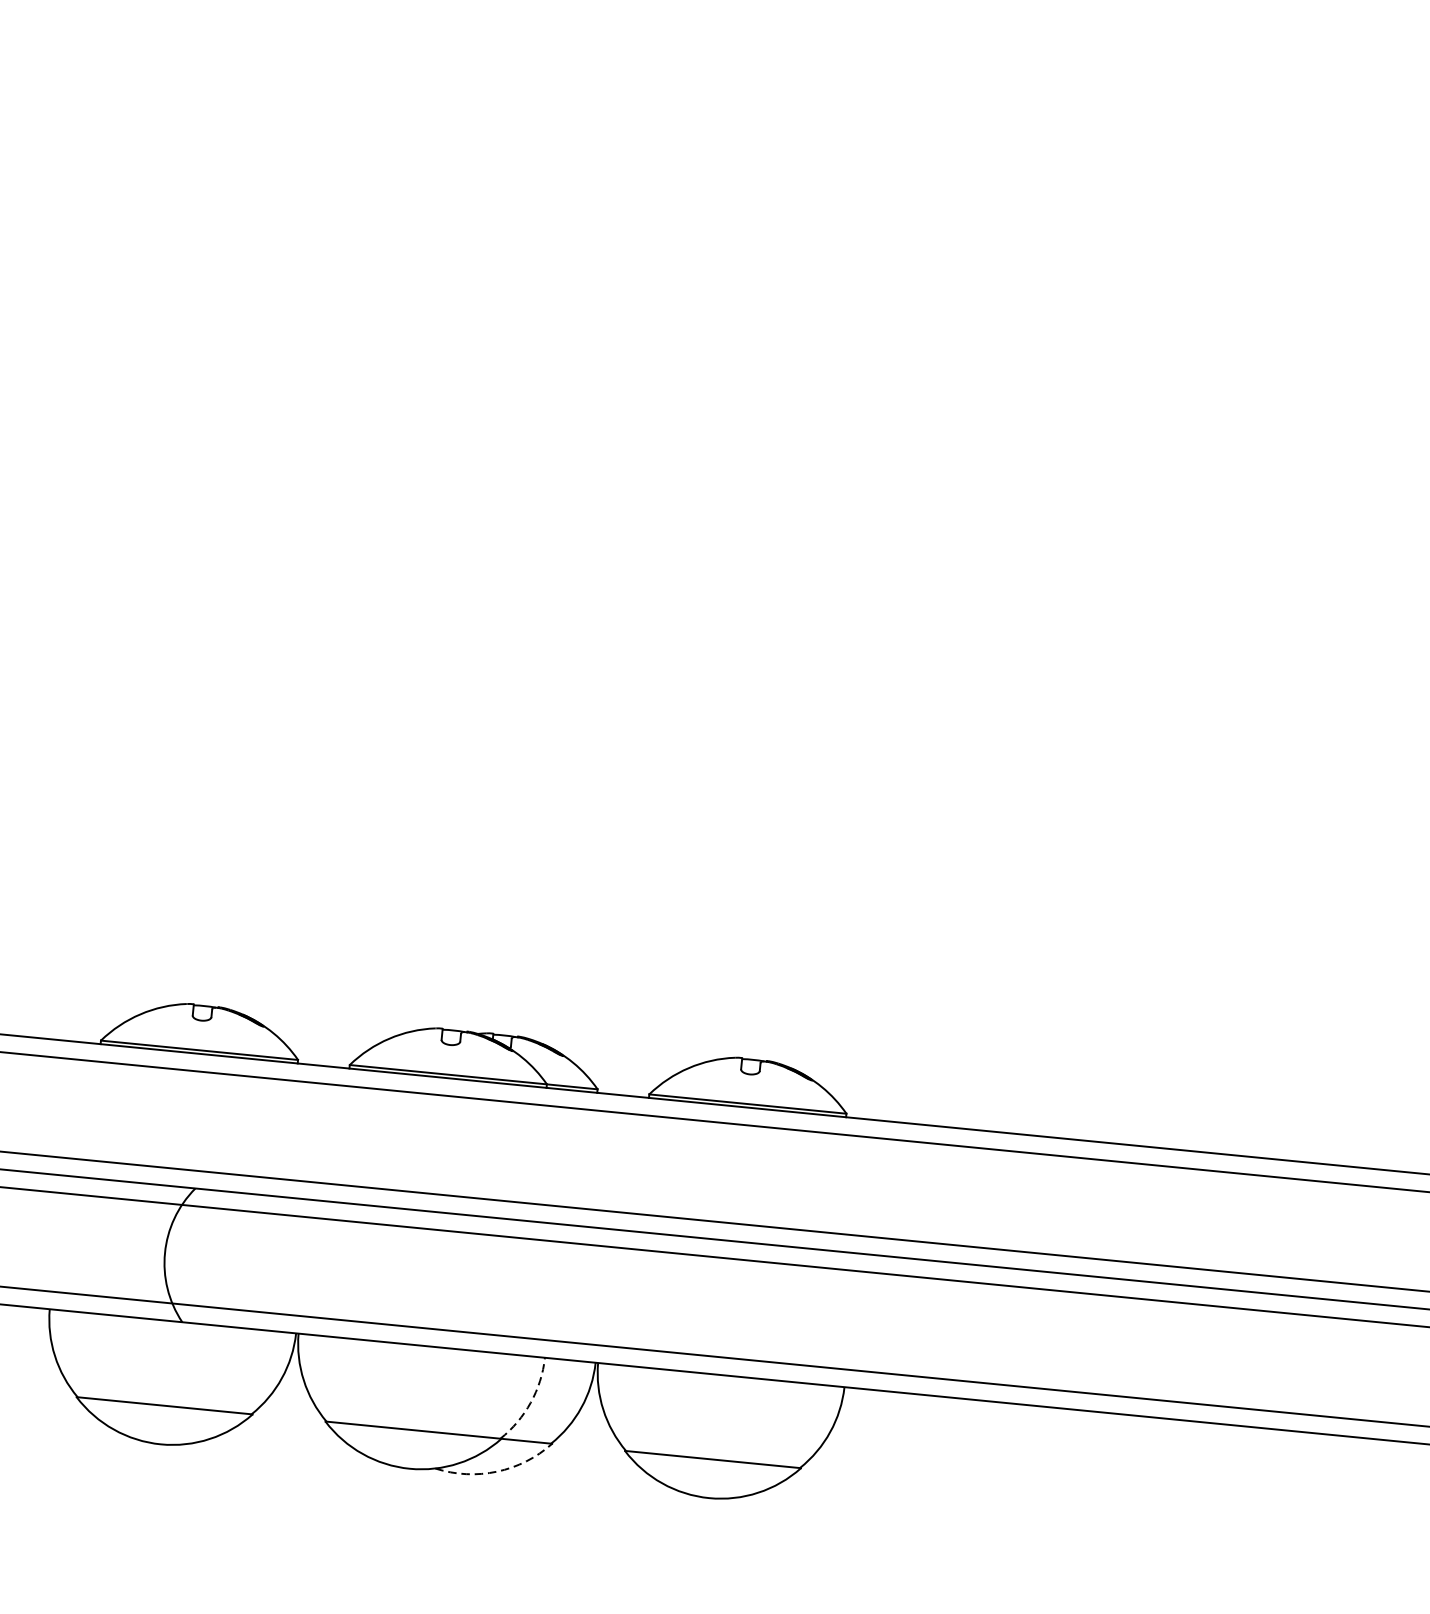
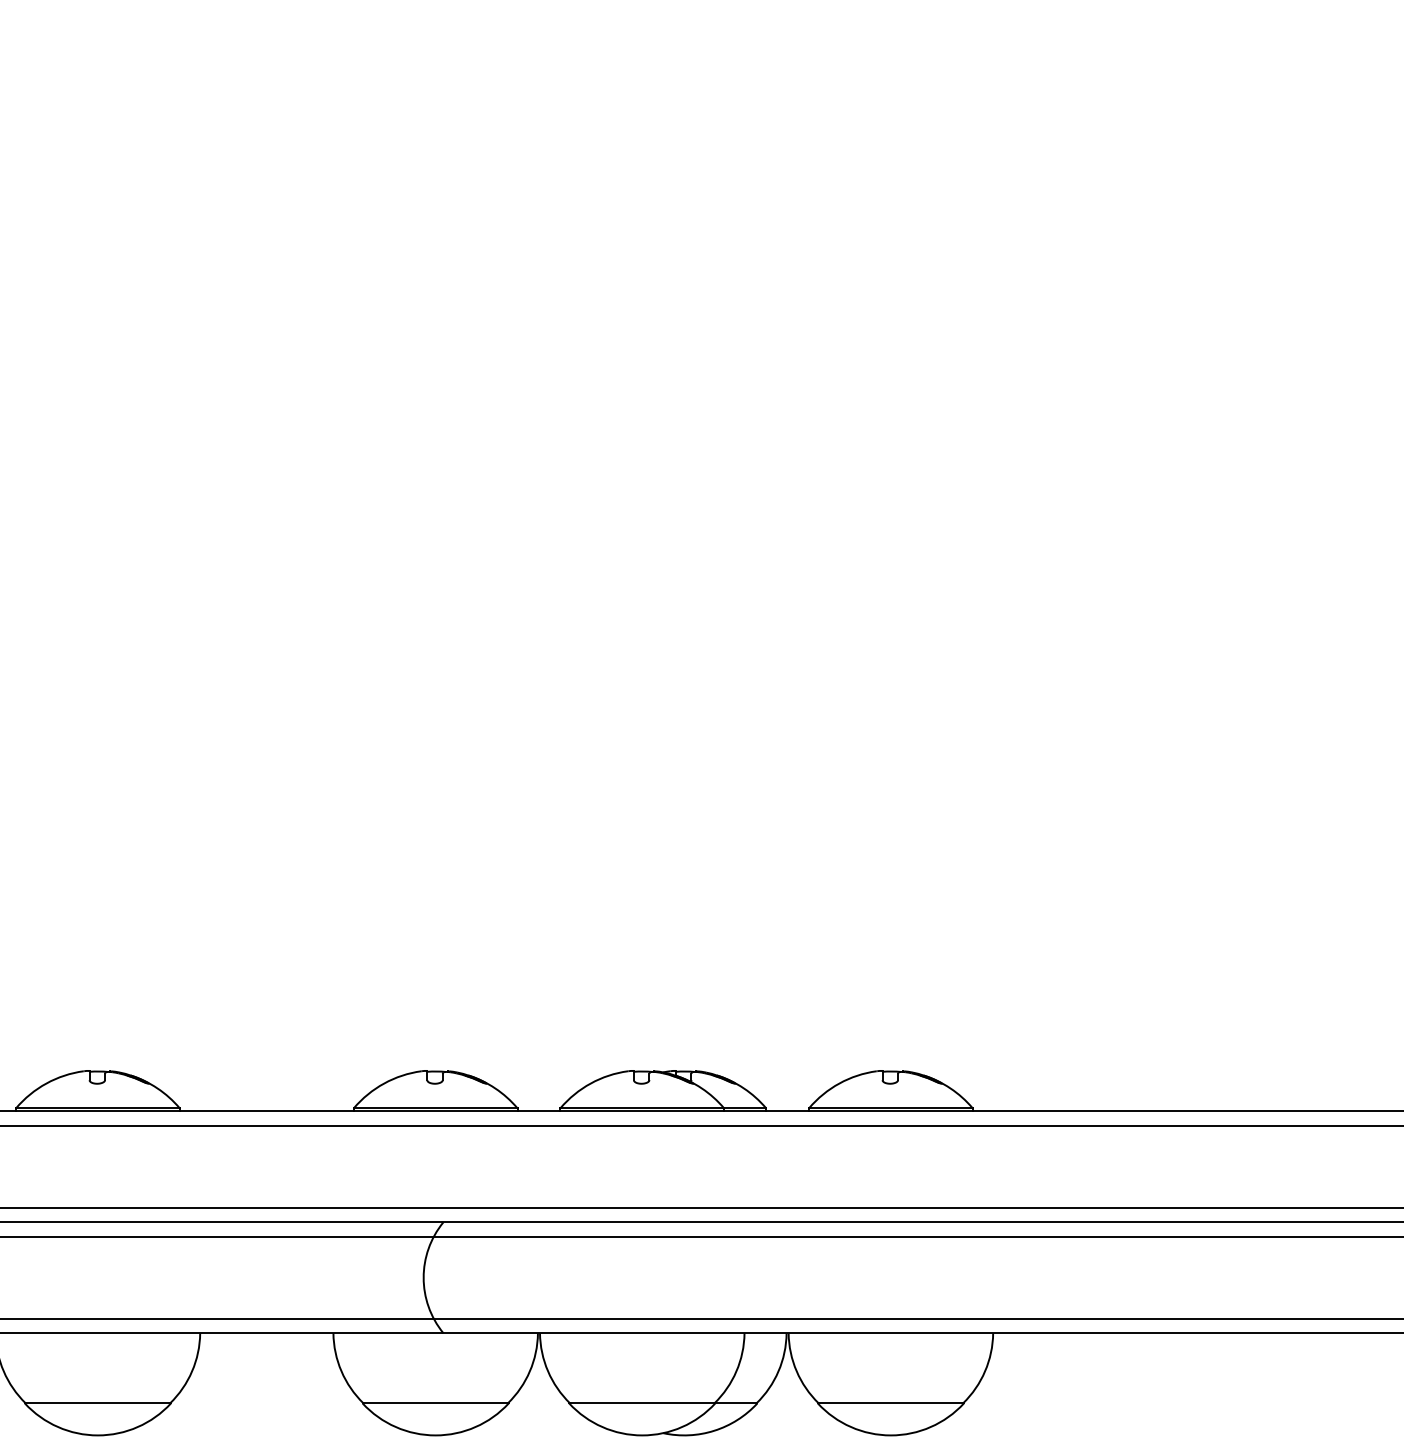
arc: (530, 1402) -> (736, 1371), dashed -> solid
arc: (497, 1471) -> (714, 1430), dashed -> solid

